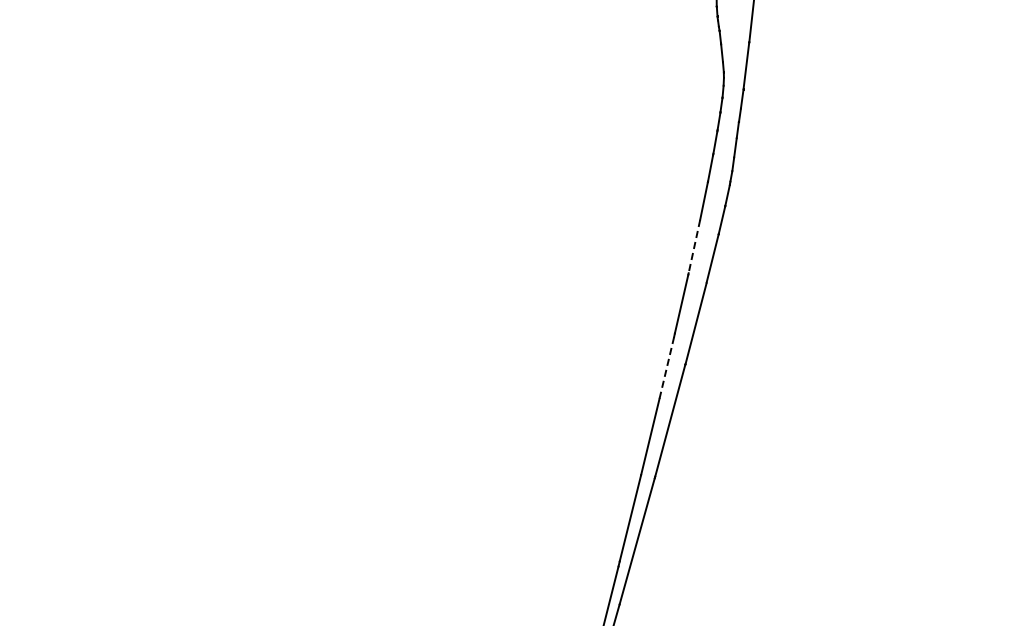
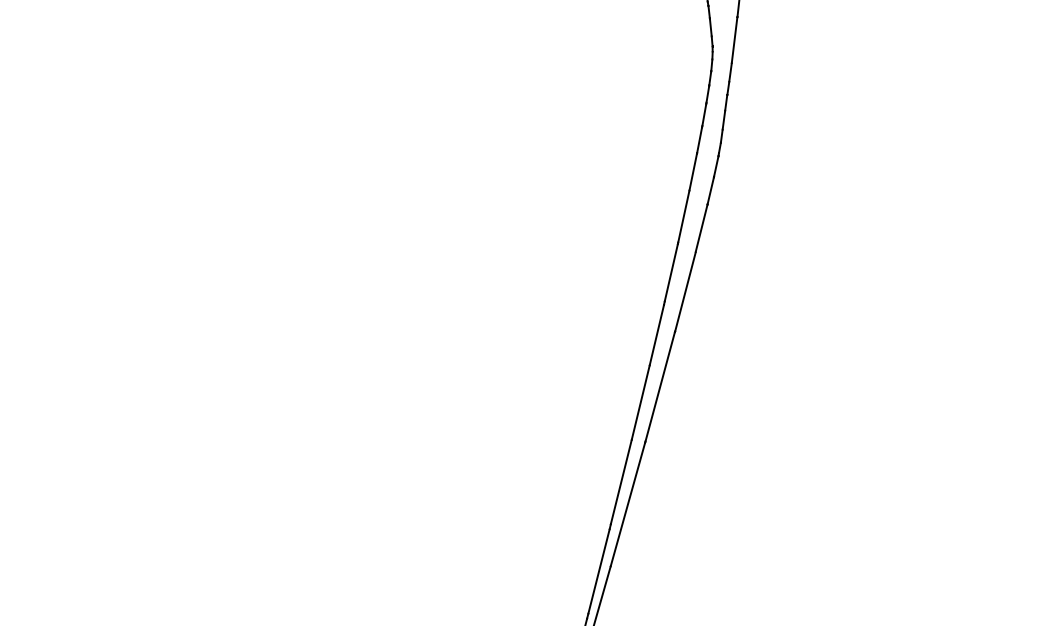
line: (694, 246) -> (683, 216), dashed -> solid
line: (666, 368) -> (656, 335), dashed -> solid

